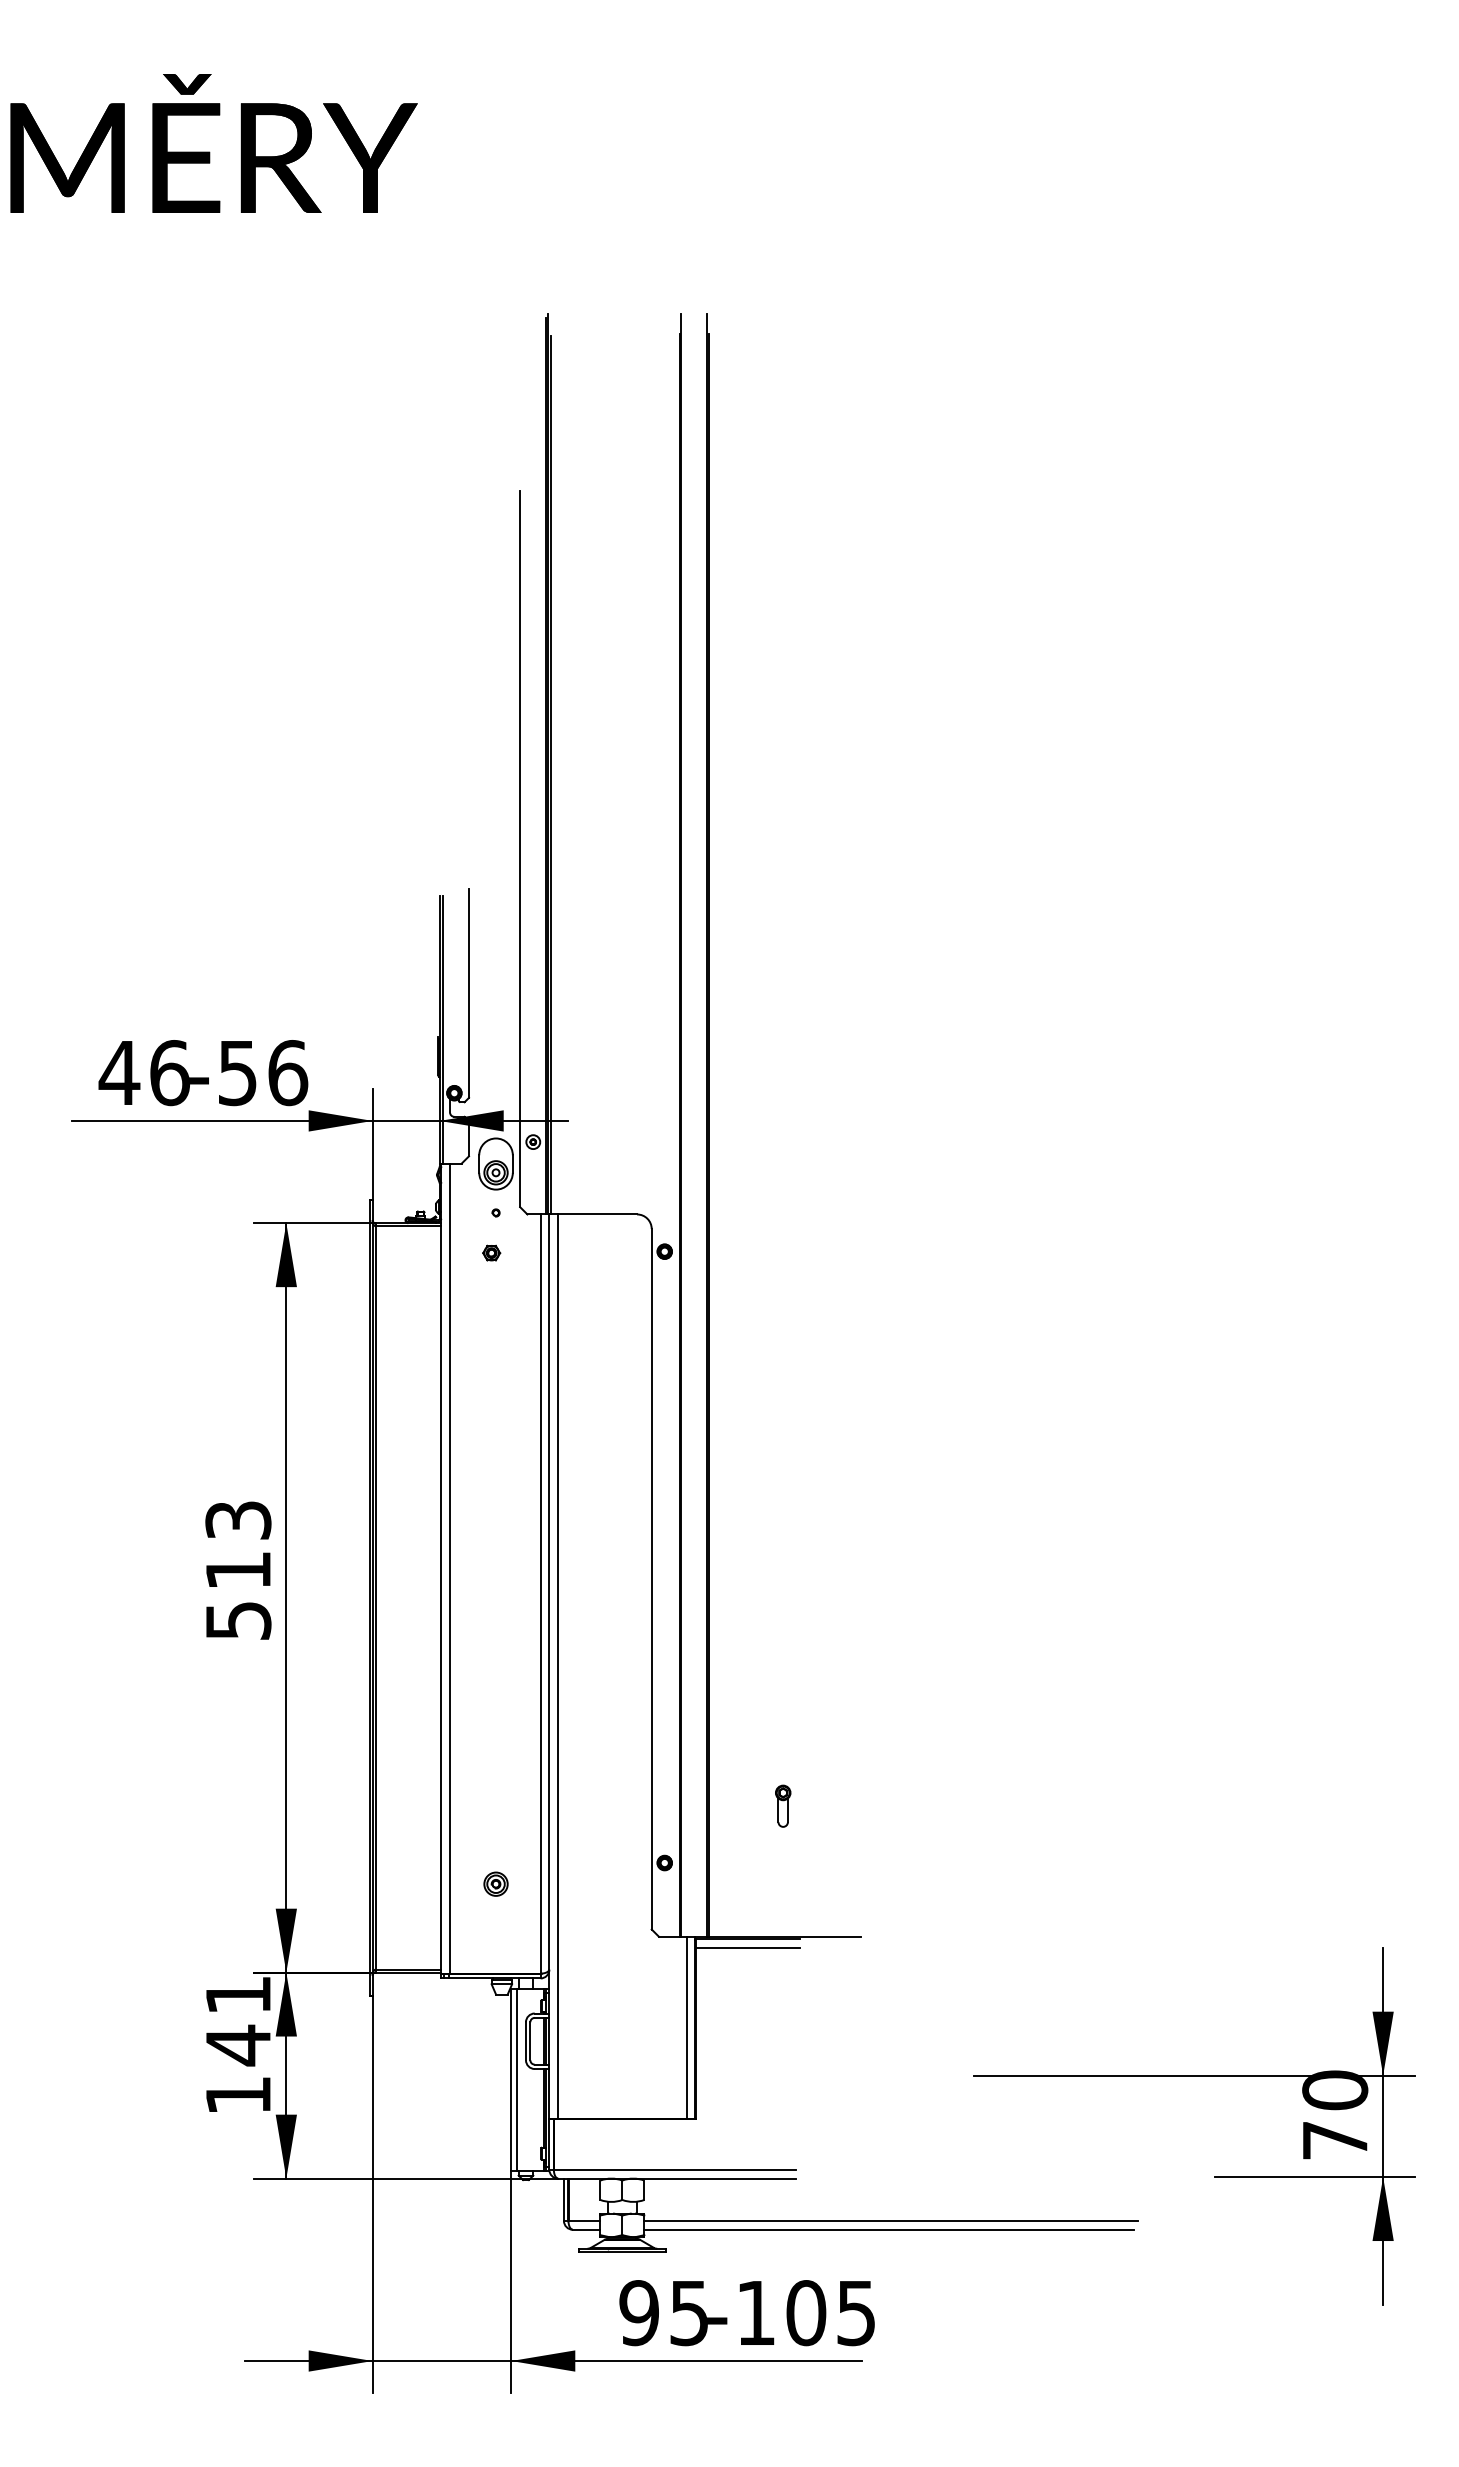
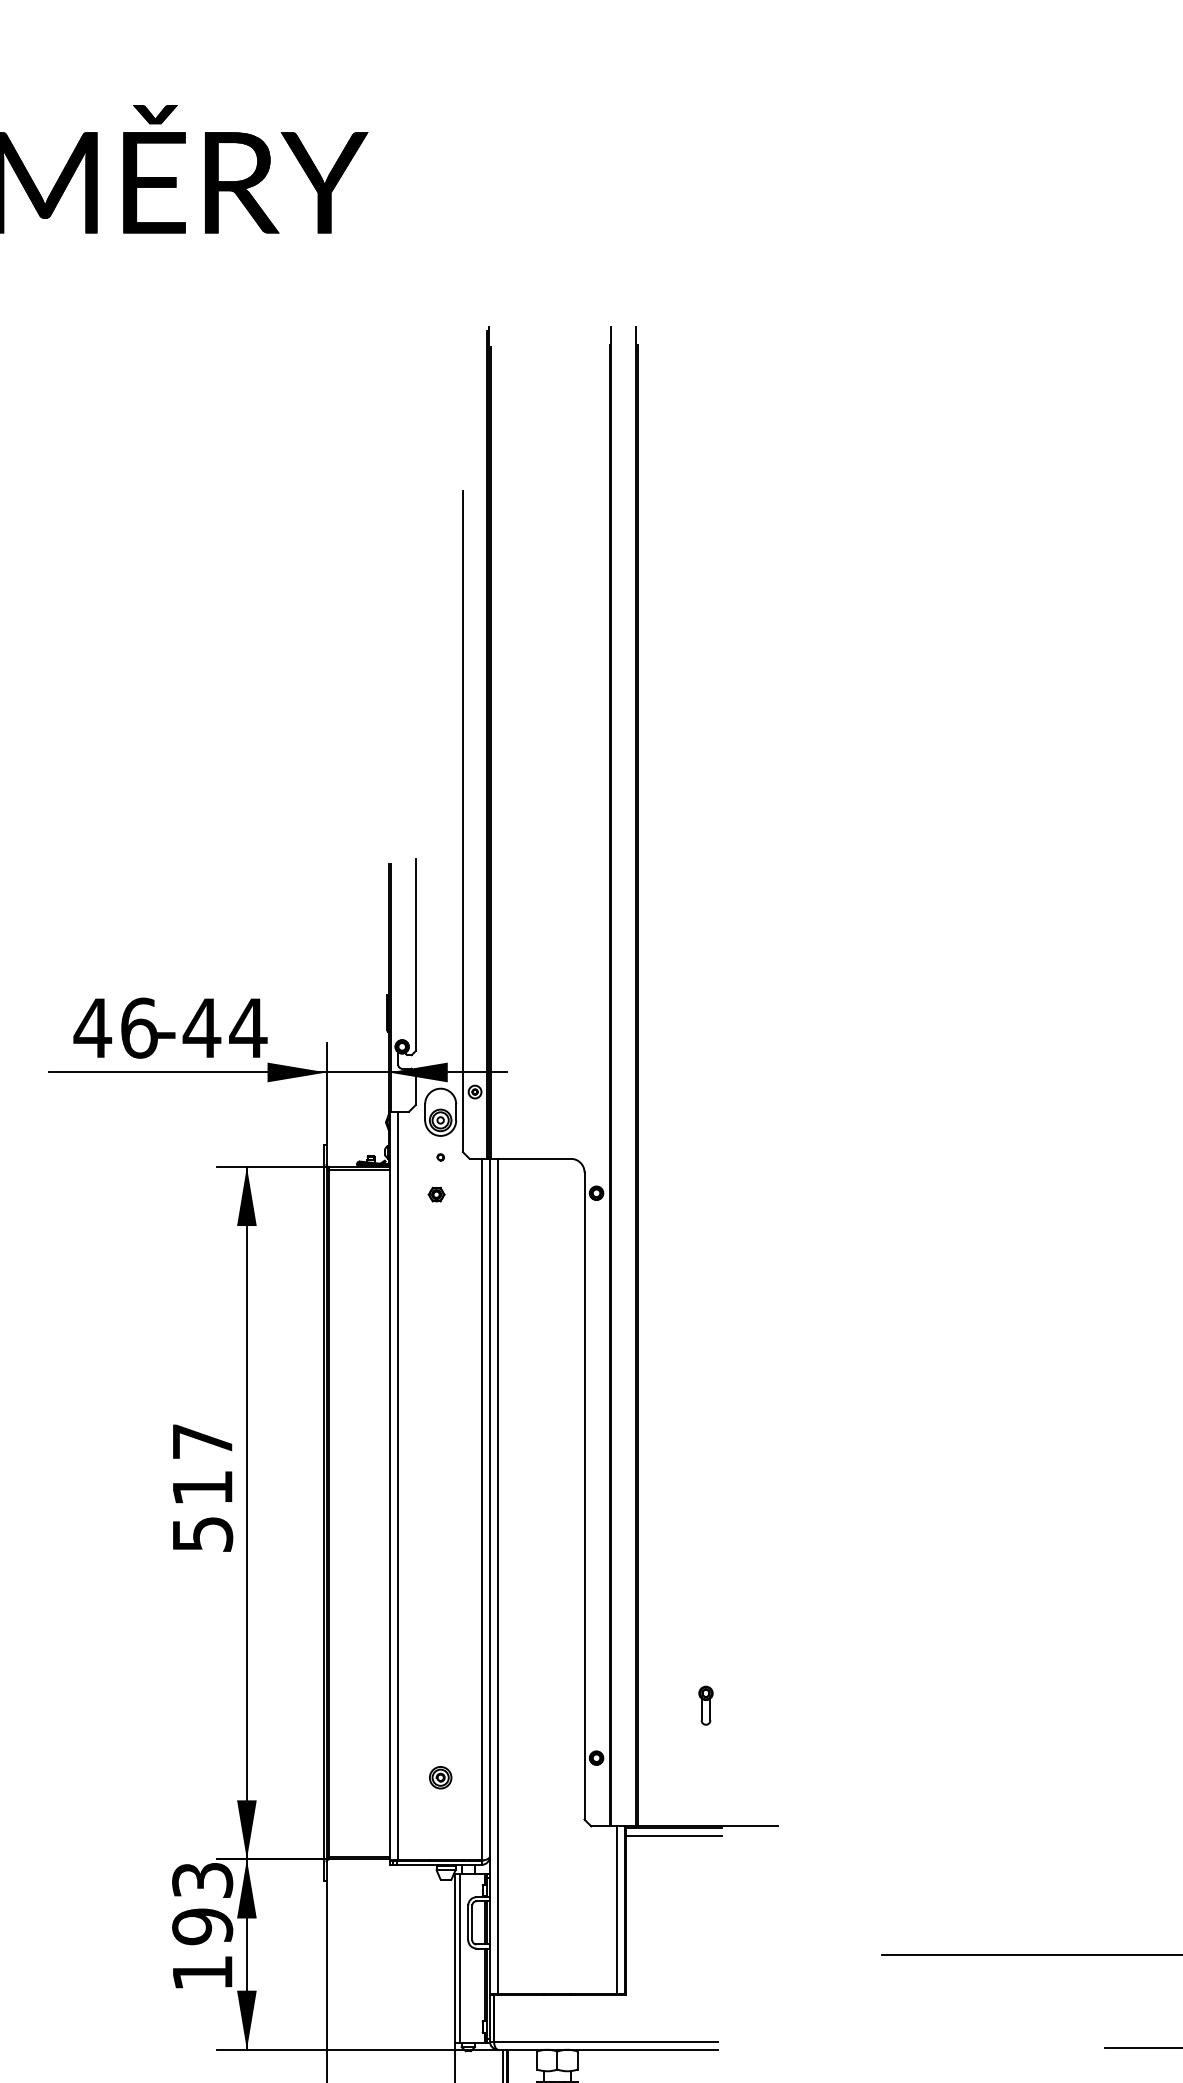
text: (262, 1073) -> (224, 1028), -56 -> -44
text: (238, 1520) -> (202, 1441), 513 -> 517
text: (238, 2021) -> (202, 1904), 141 -> 193

